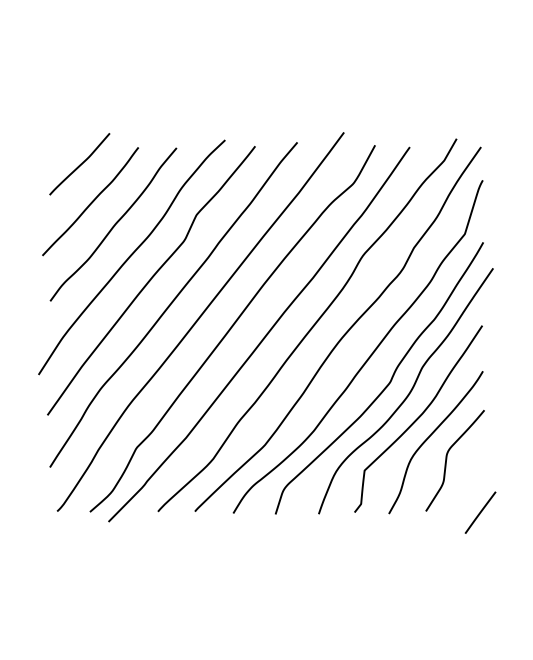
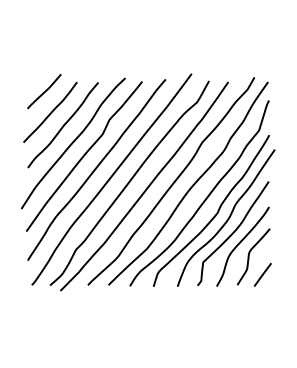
line: (479, 512) -> (262, 274), moved

